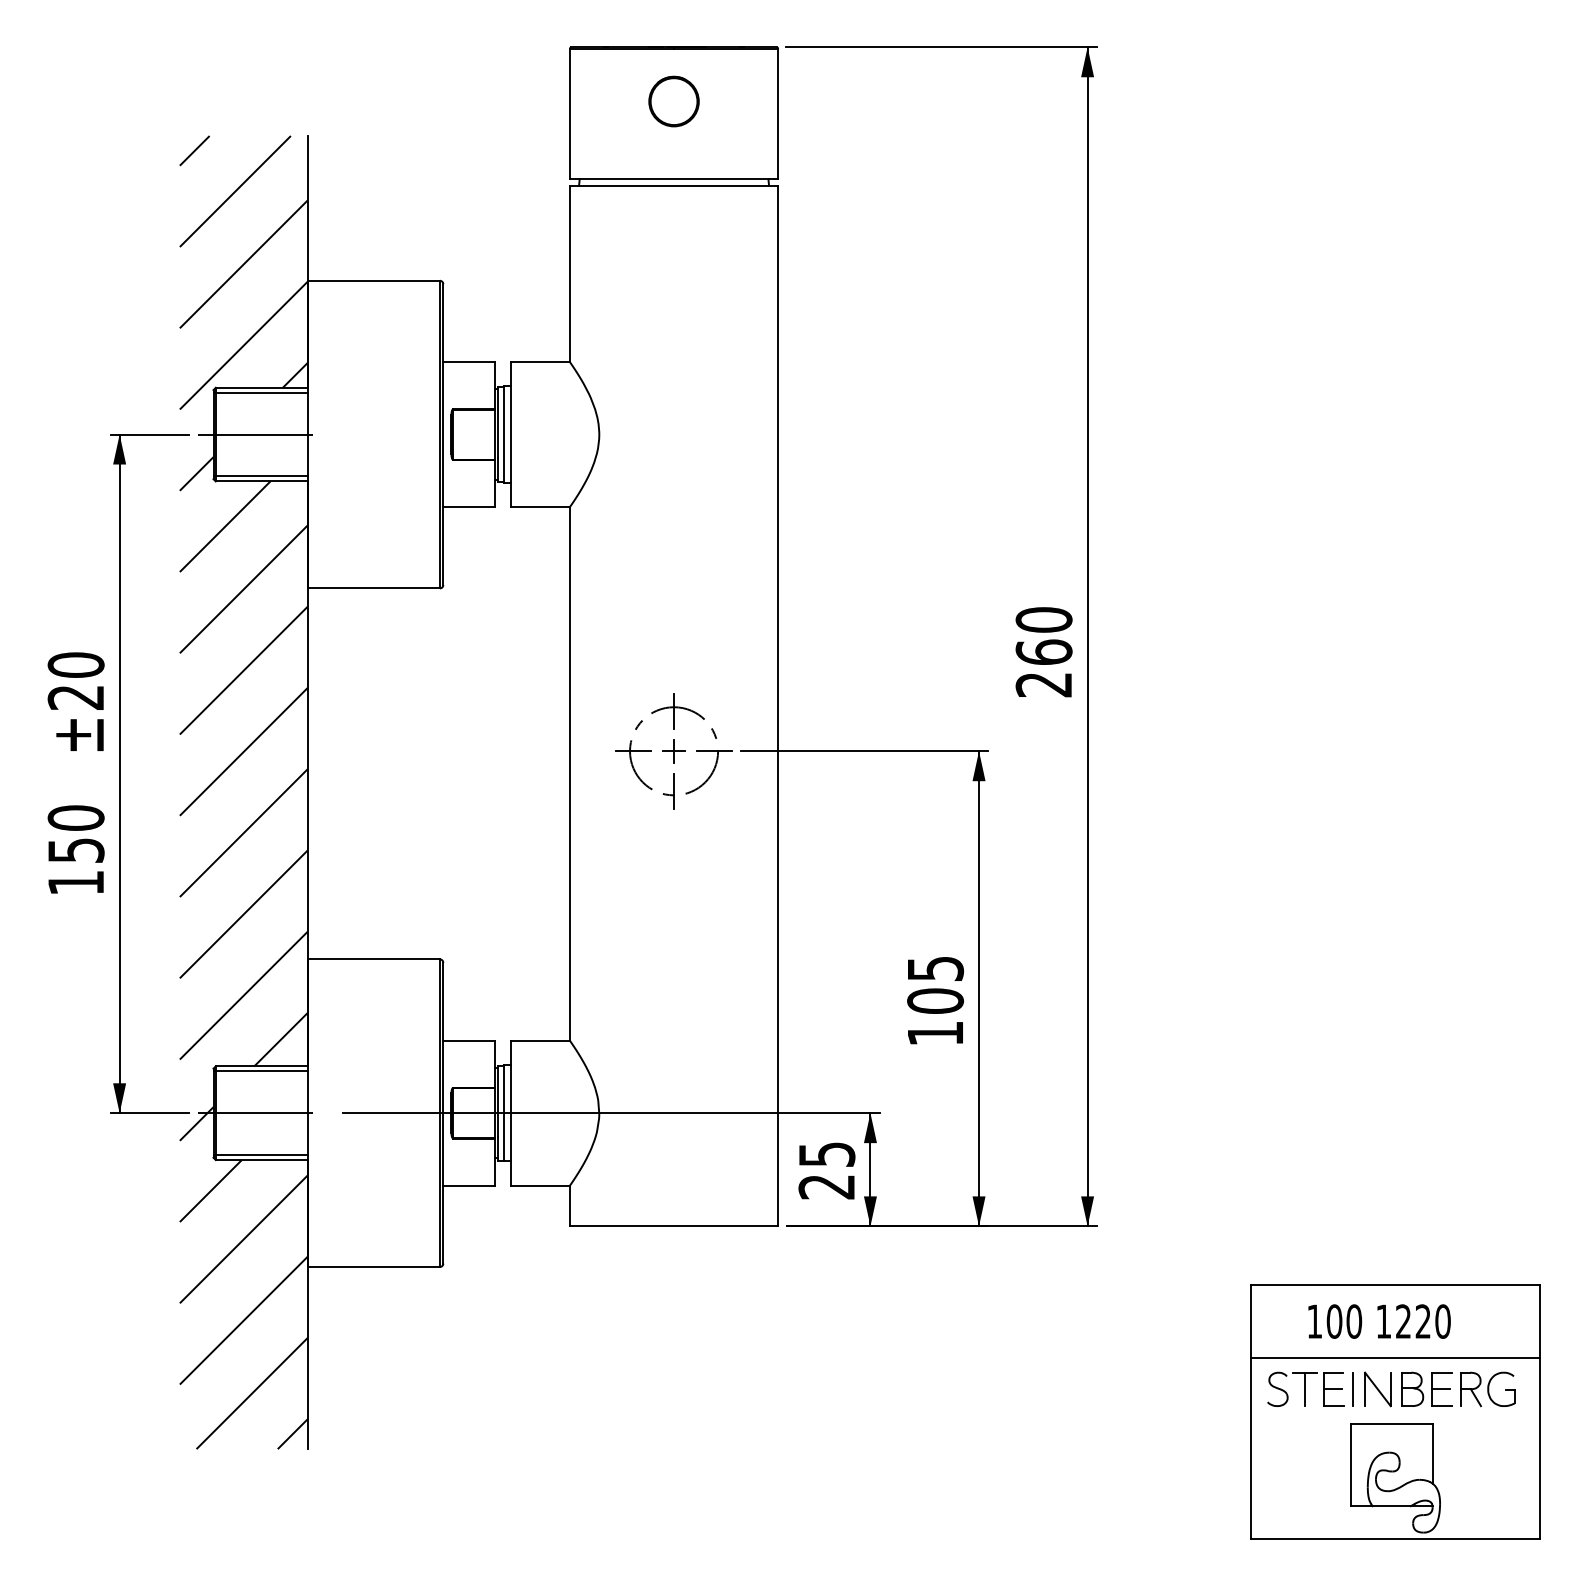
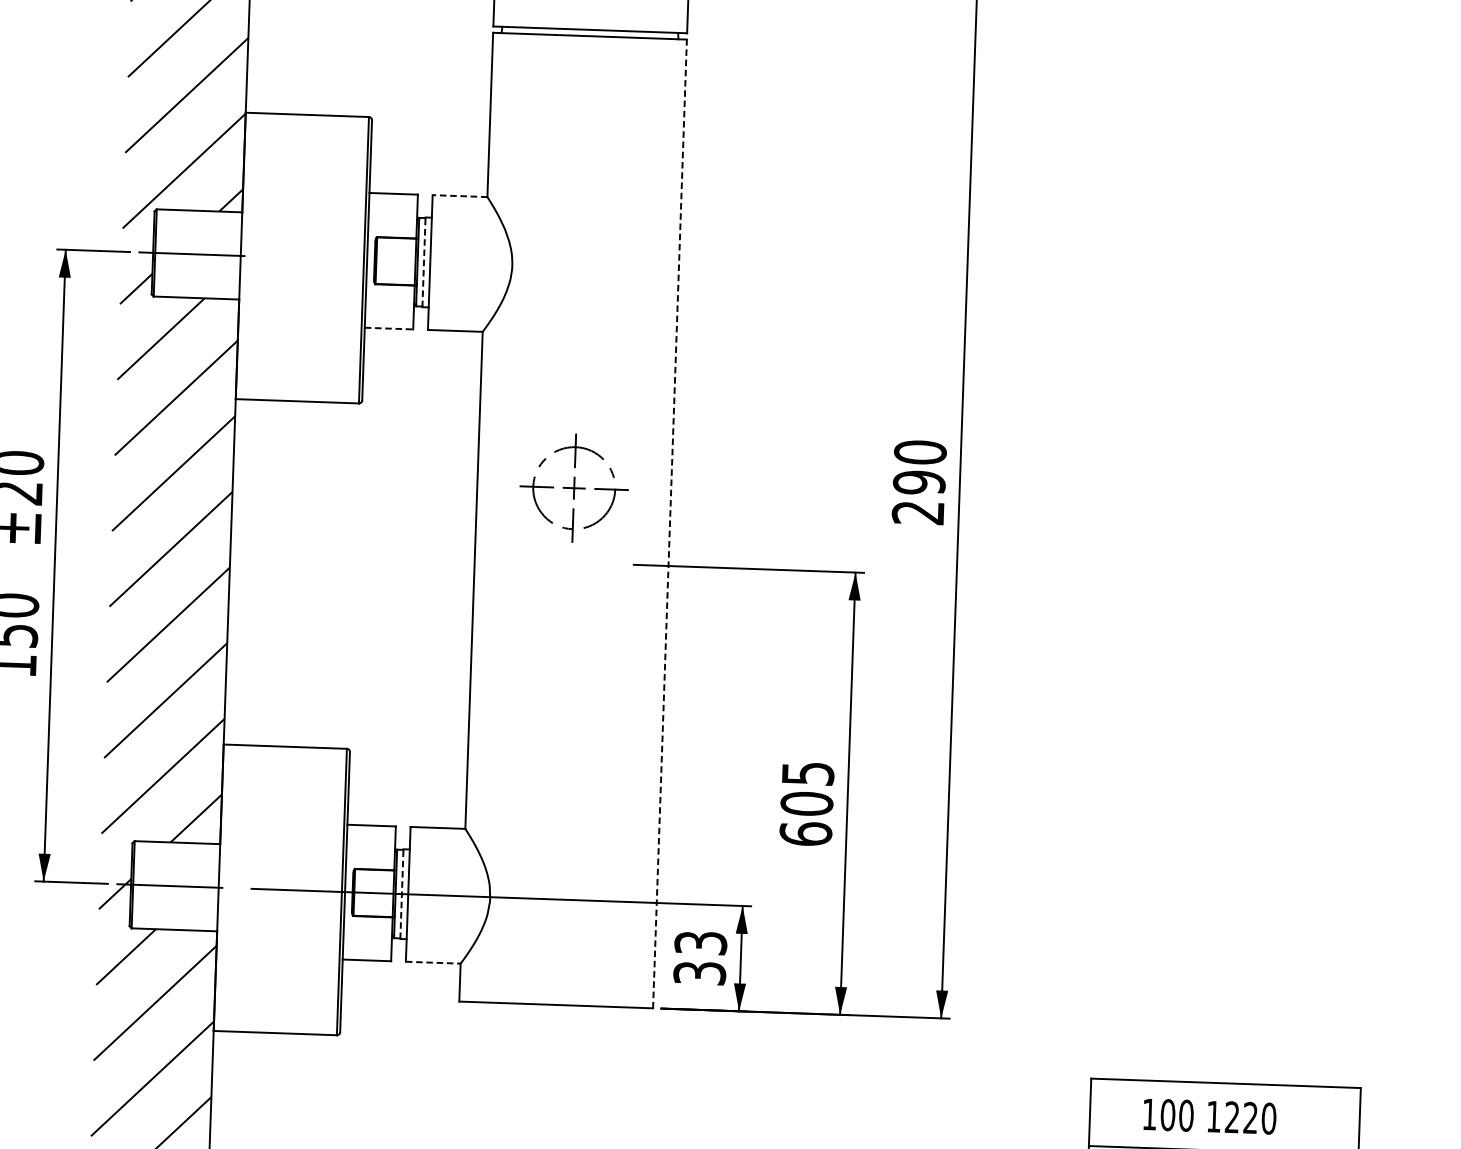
line: (540, 362) -> (459, 196), solid -> dashed
line: (260, 392) -> (198, 215), removed
line: (504, 434) -> (424, 262), solid -> dashed
line: (260, 476) -> (195, 293), removed
line: (469, 507) -> (389, 329), solid -> dashed
text: (1043, 652) -> (918, 482), 260 -> 290
line: (778, 705) -> (670, 523), solid -> dashed
part: (673, 751) -> (573, 488), moved
text: (935, 1033) -> (805, 833), 105 -> 605
line: (260, 1071) -> (176, 847), removed
line: (504, 1112) -> (402, 893), solid -> dashed
line: (260, 1155) -> (173, 925), removed
text: (826, 1170) -> (699, 957), 25 -> 33
line: (541, 1185) -> (434, 962), solid -> dashed

